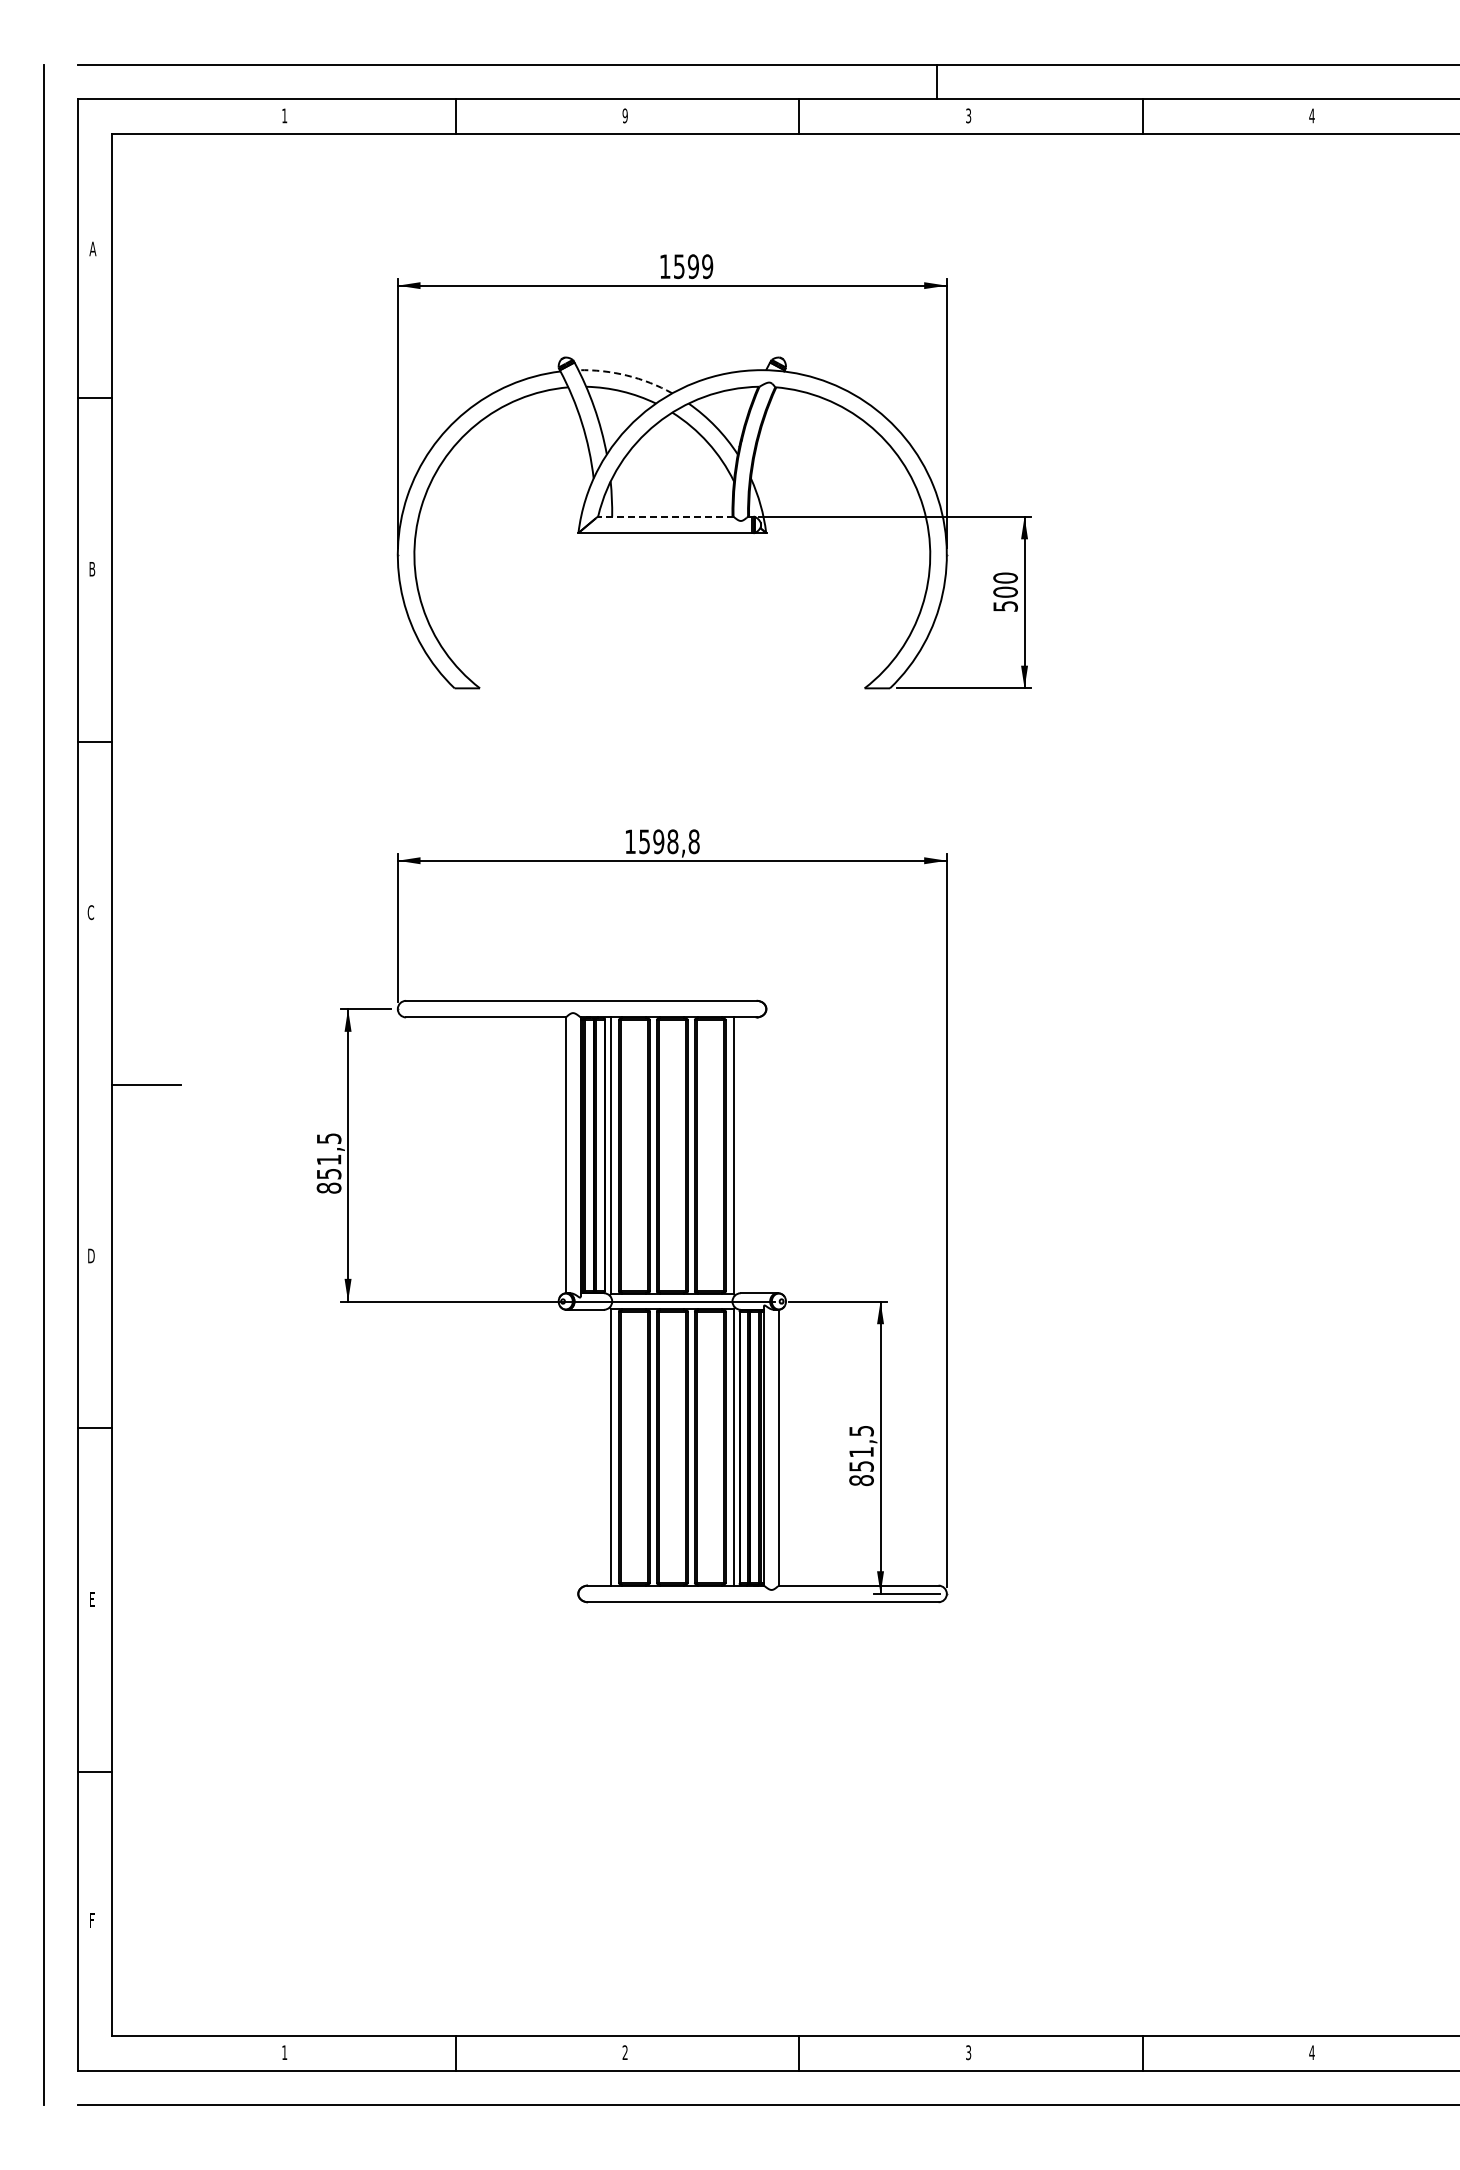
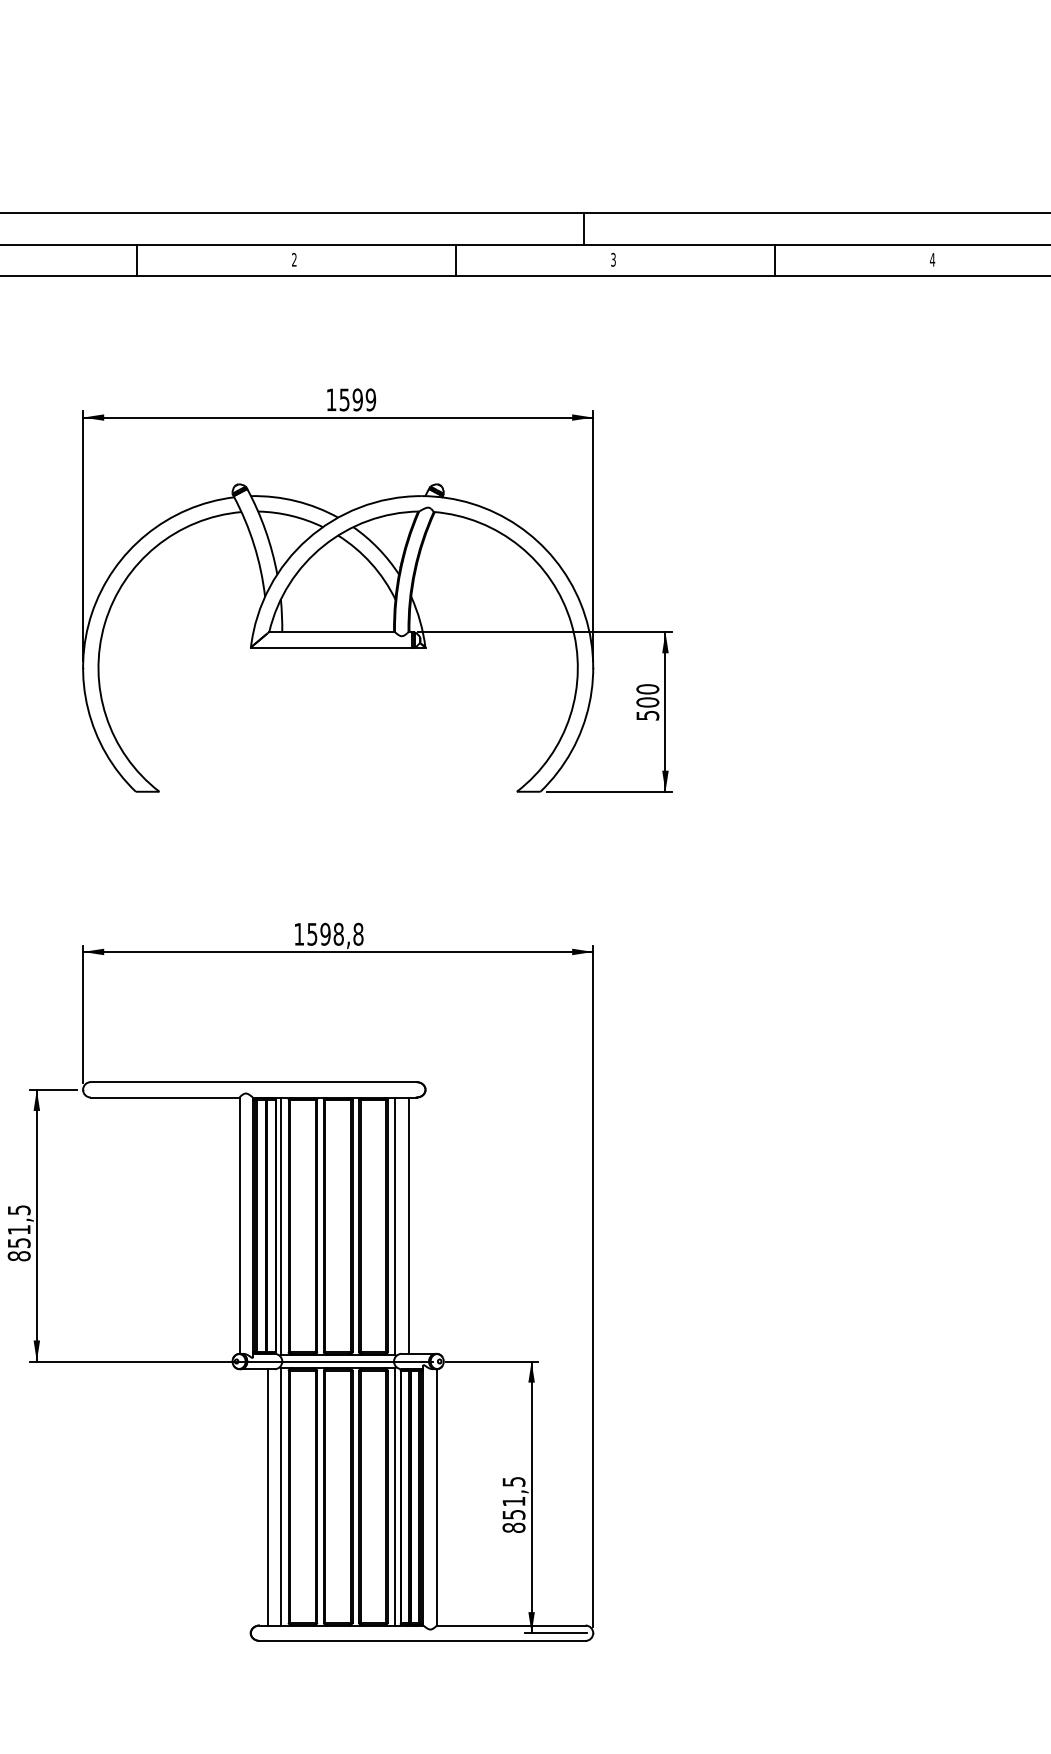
text: (624, 115) -> (293, 259), 9 -> 2
arc: (626, 375) -> (295, 501), dashed -> solid
line: (665, 516) -> (331, 632), dashed -> solid
line: (748, 1155) -> (408, 1225), added
line: (596, 1447) -> (267, 1497), added

